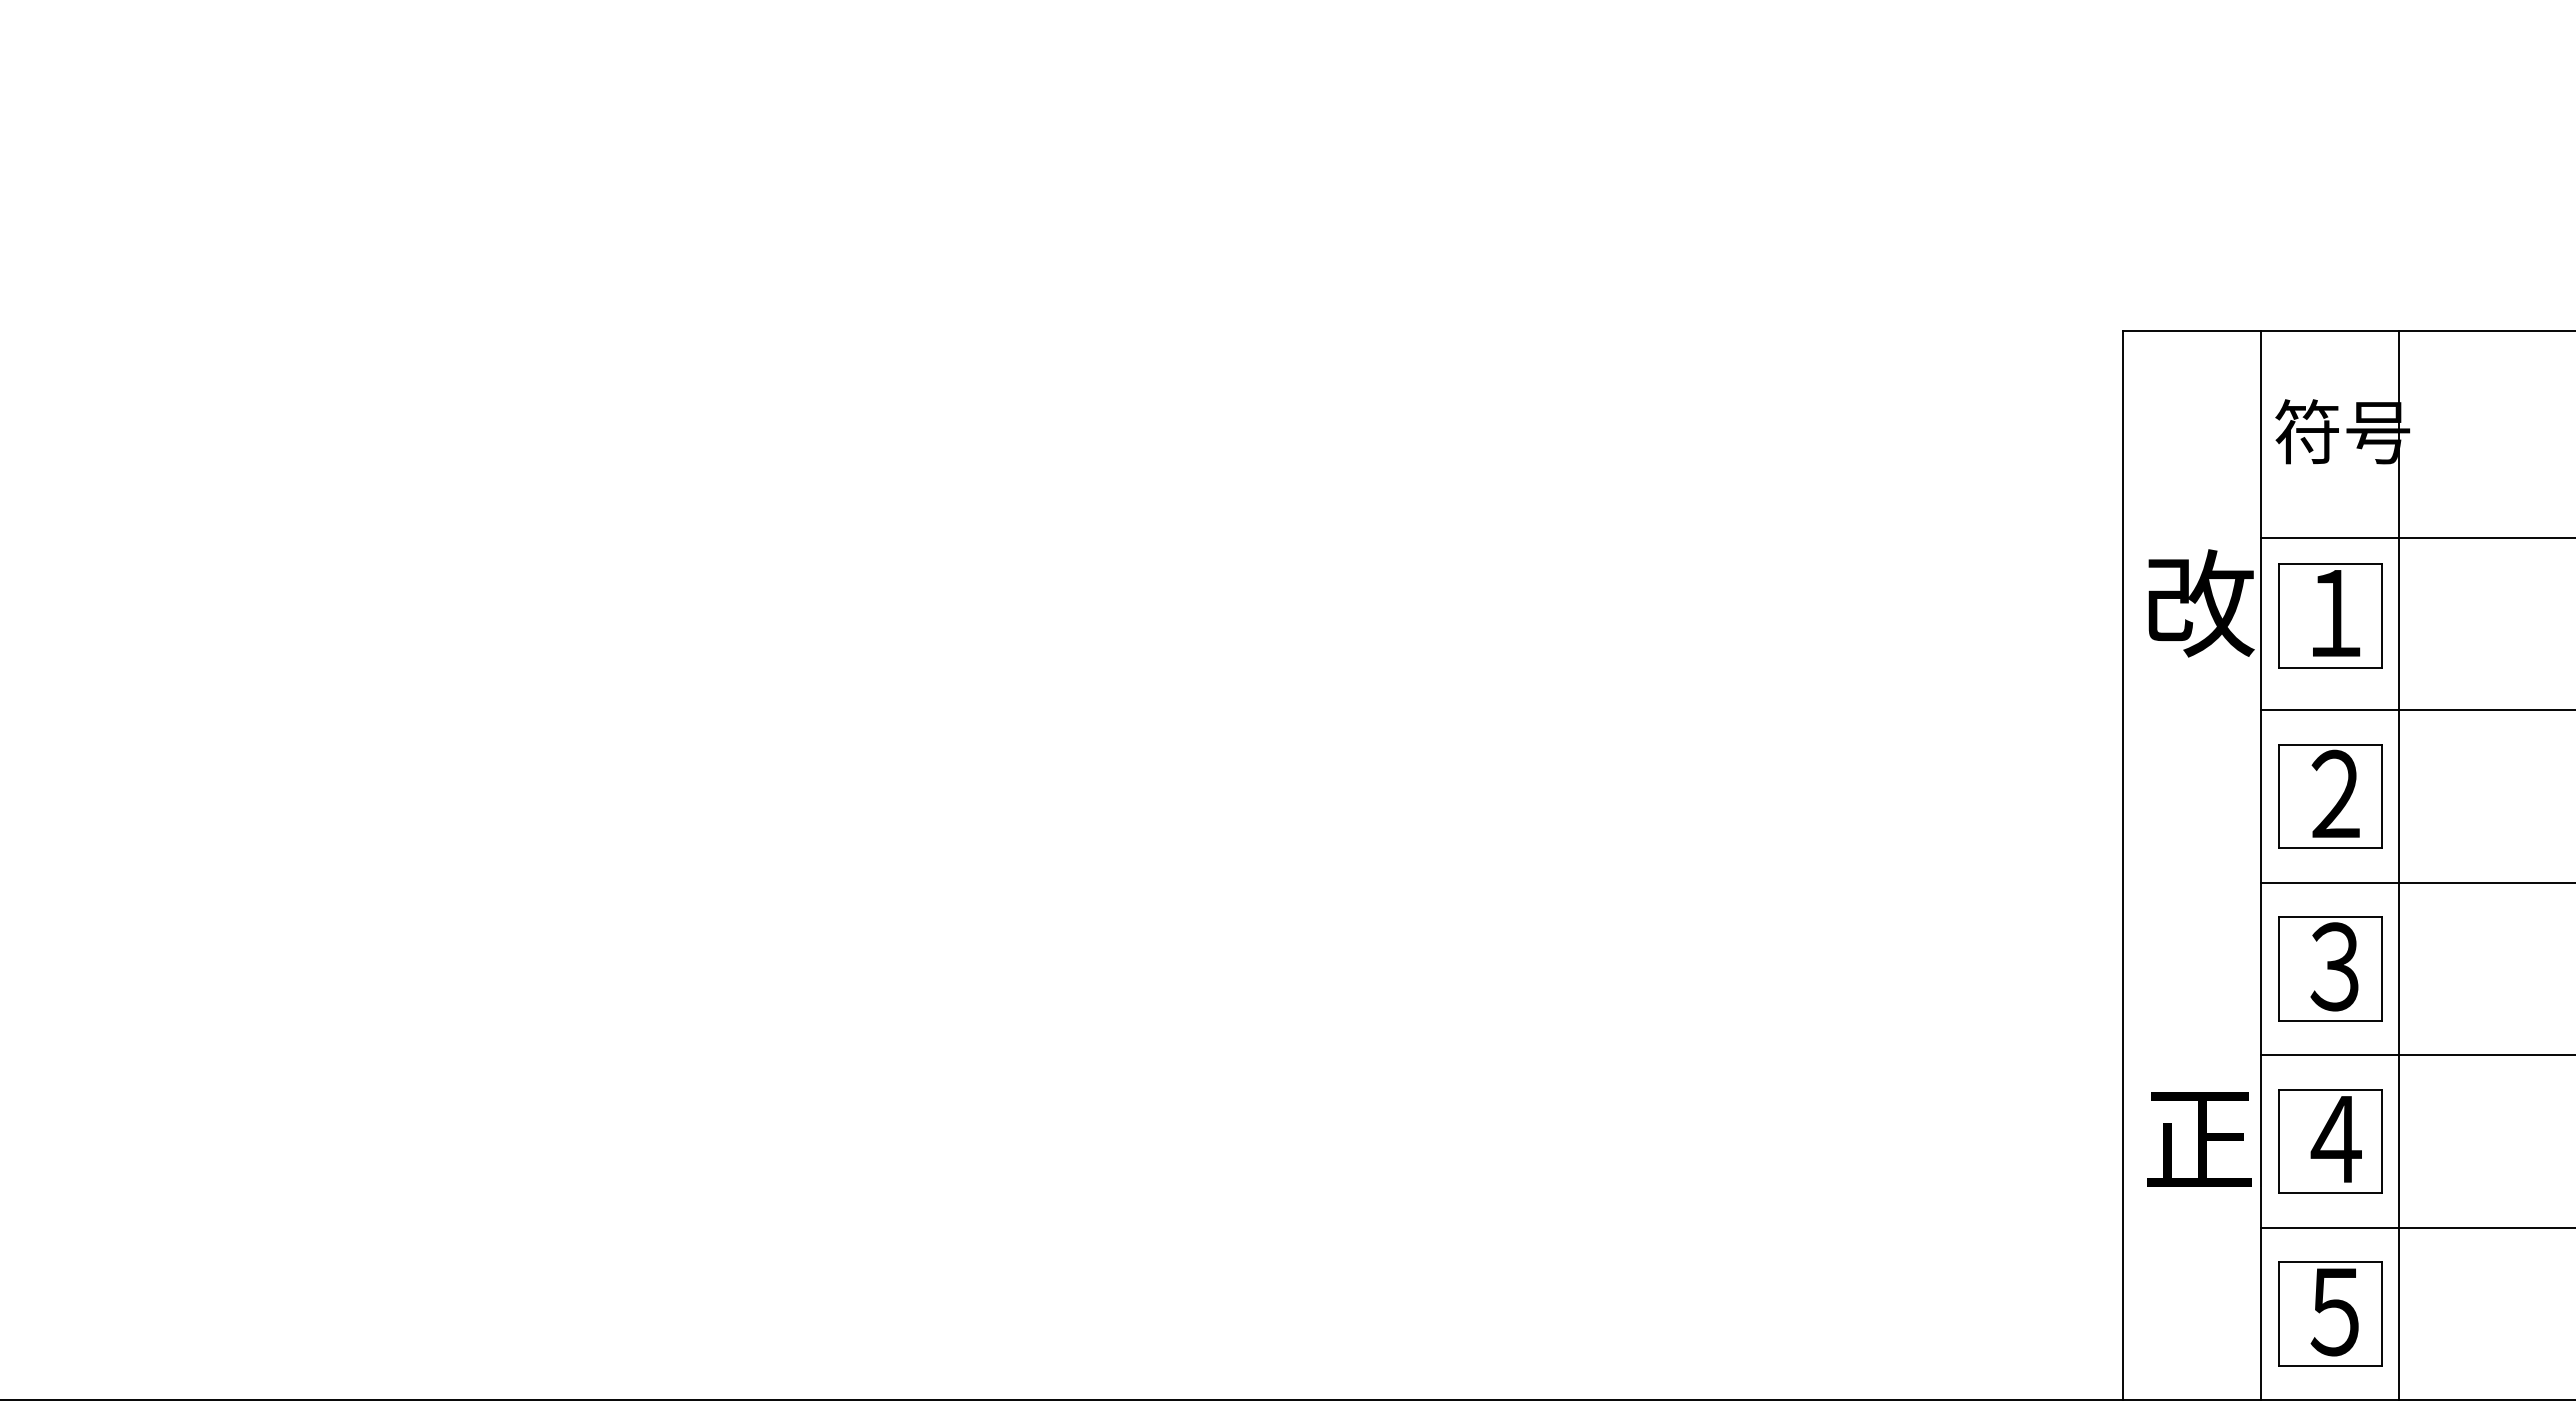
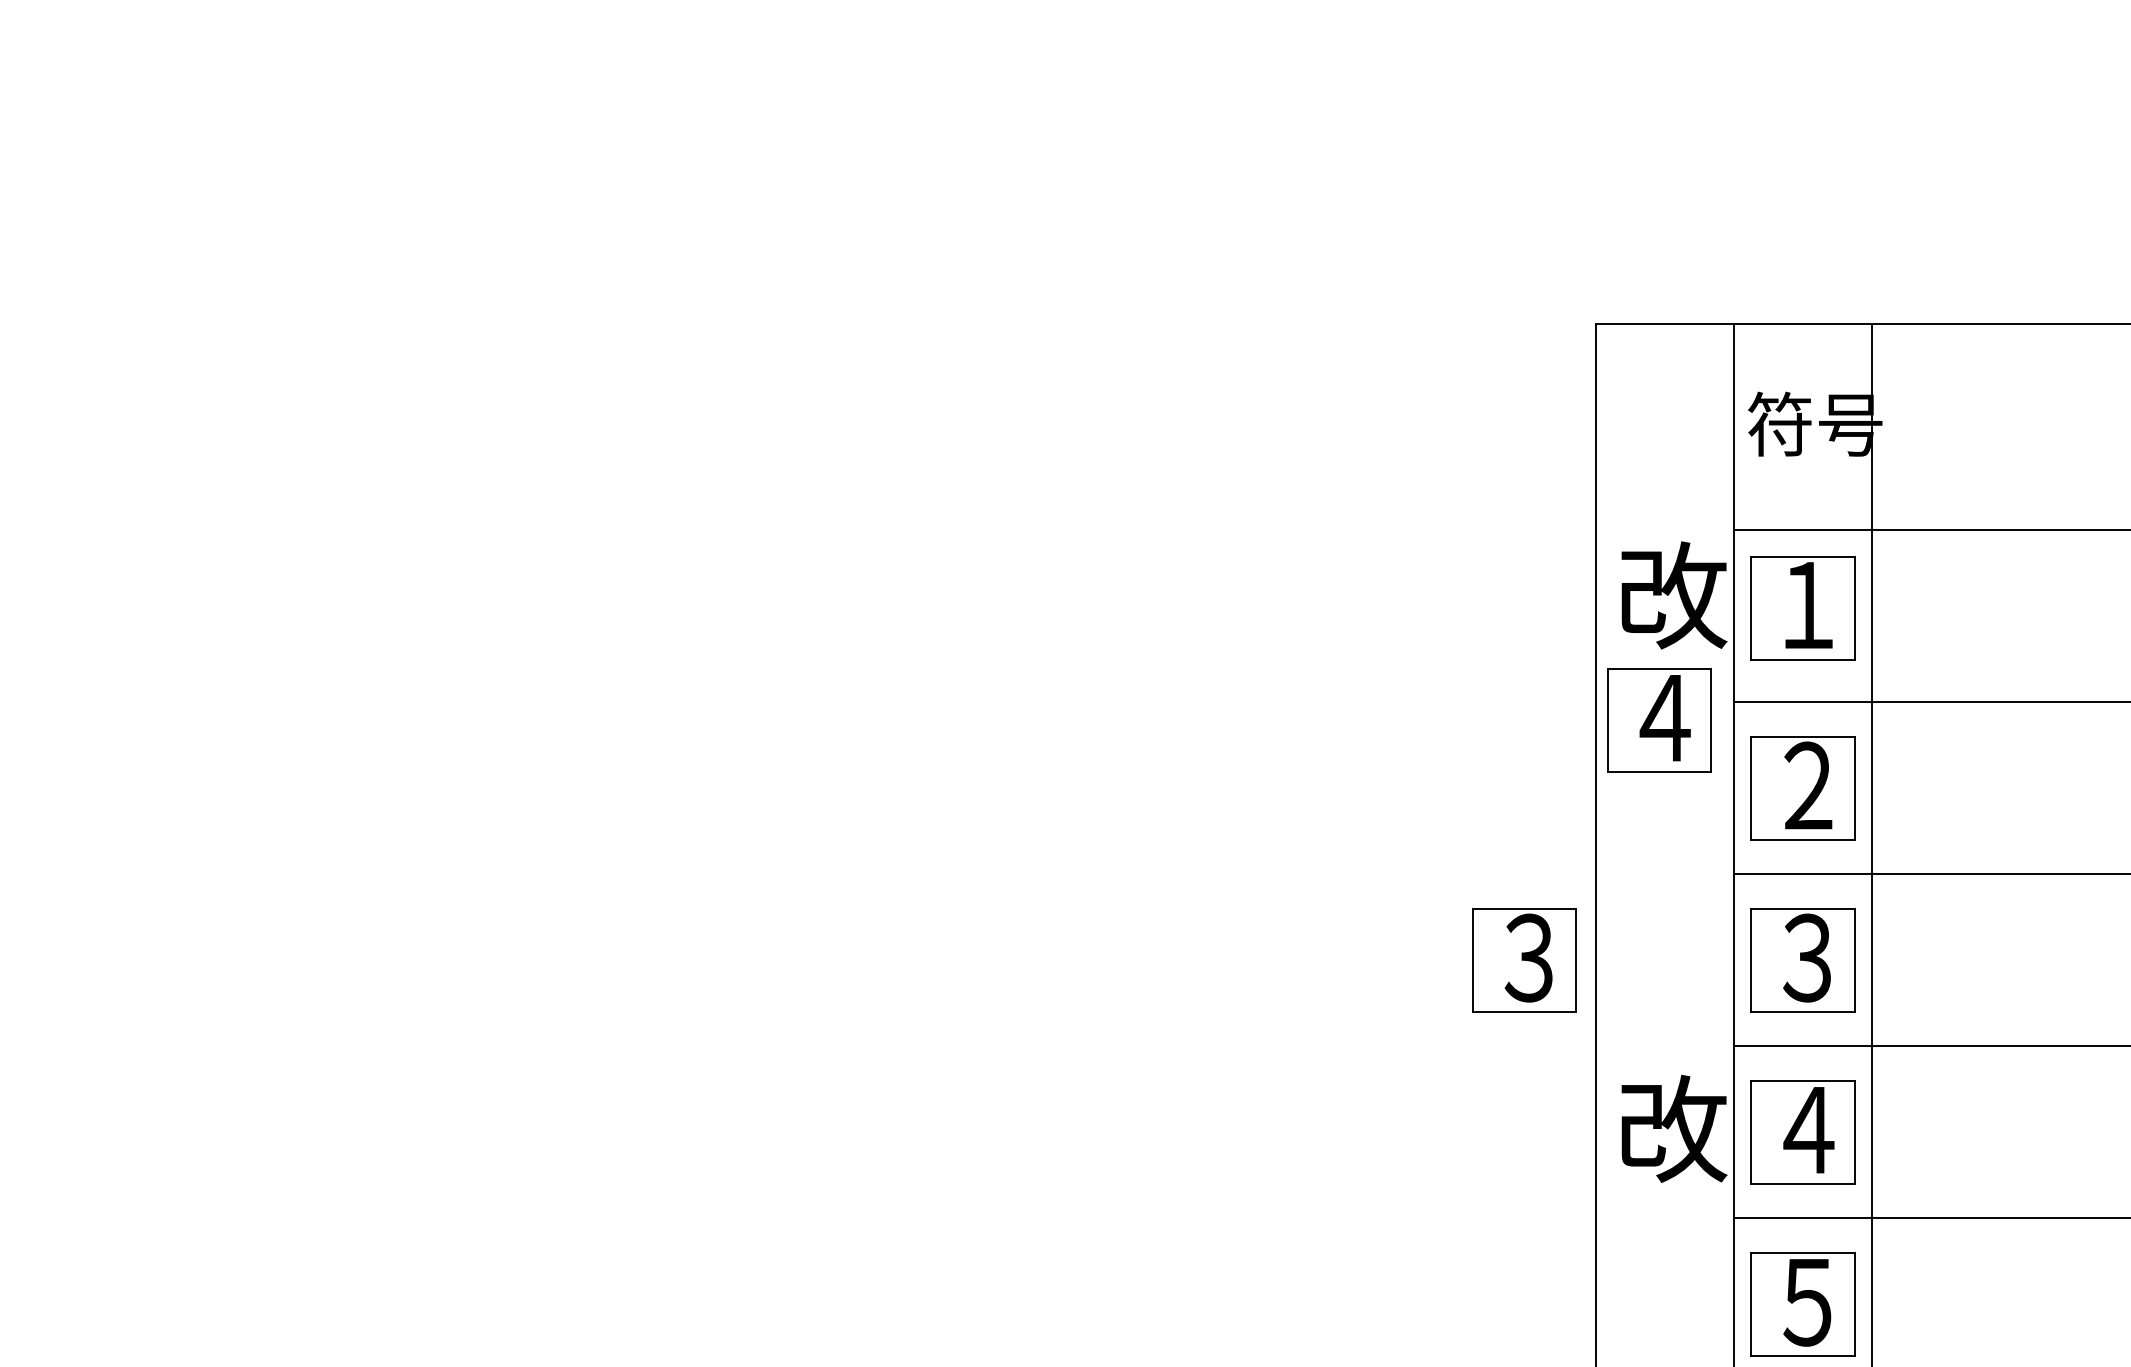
part: (2186, 728) -> (1659, 720), added
part: (2051, 968) -> (1524, 959), added
text: (2200, 1138) -> (1673, 1129), 正 -> 改

